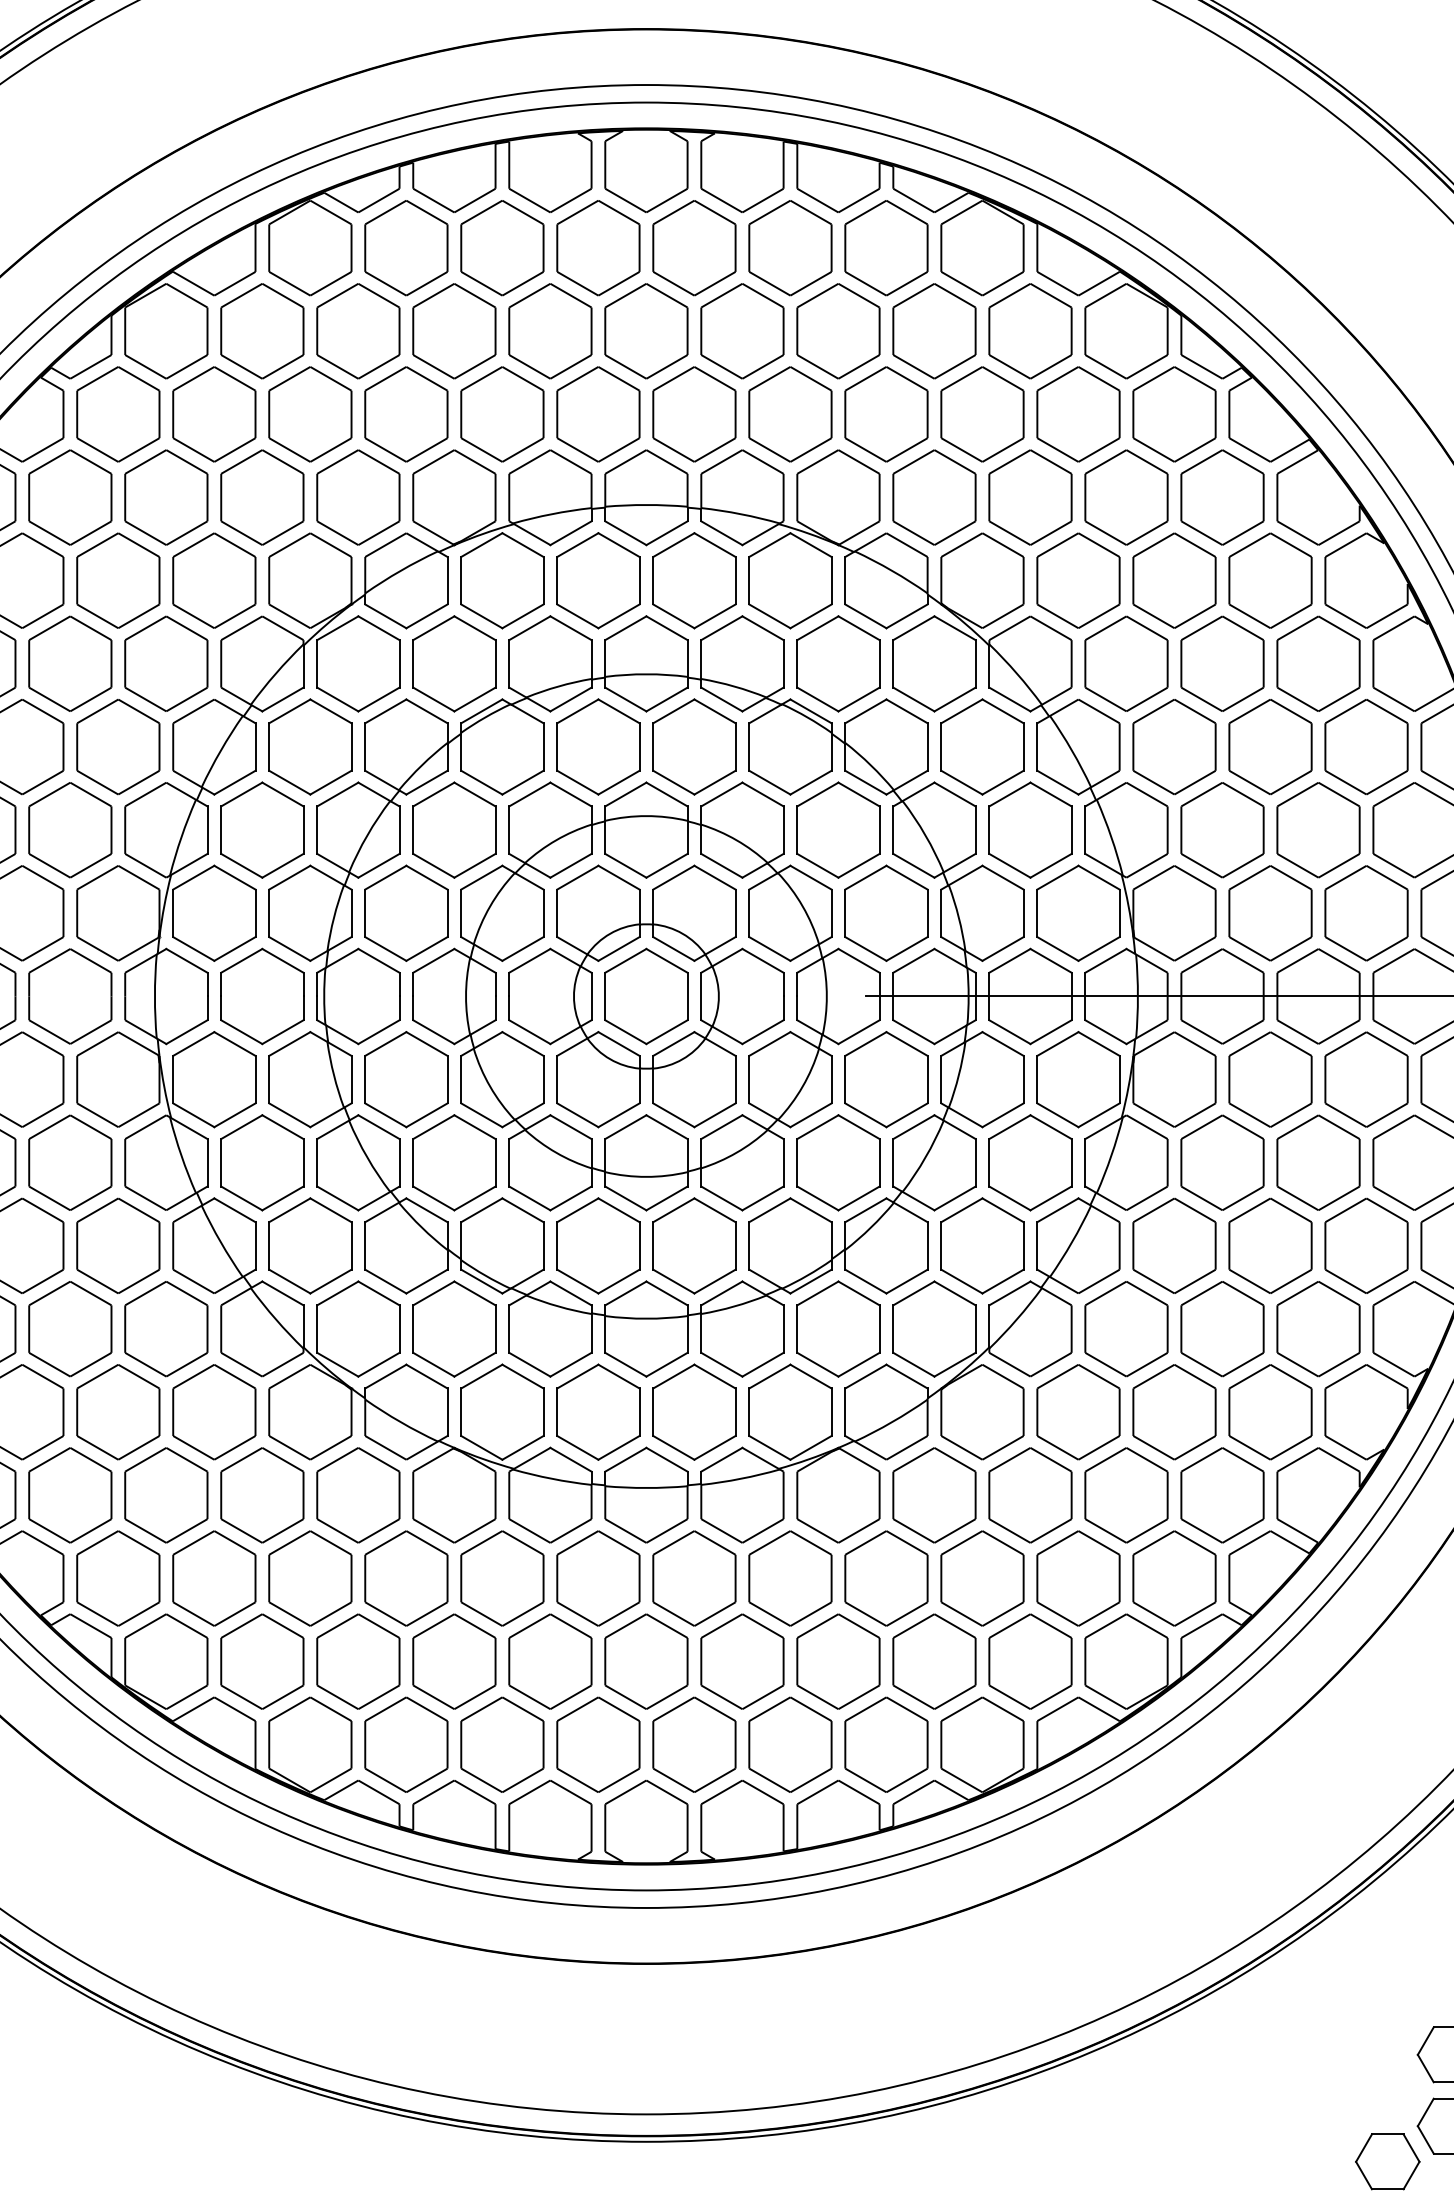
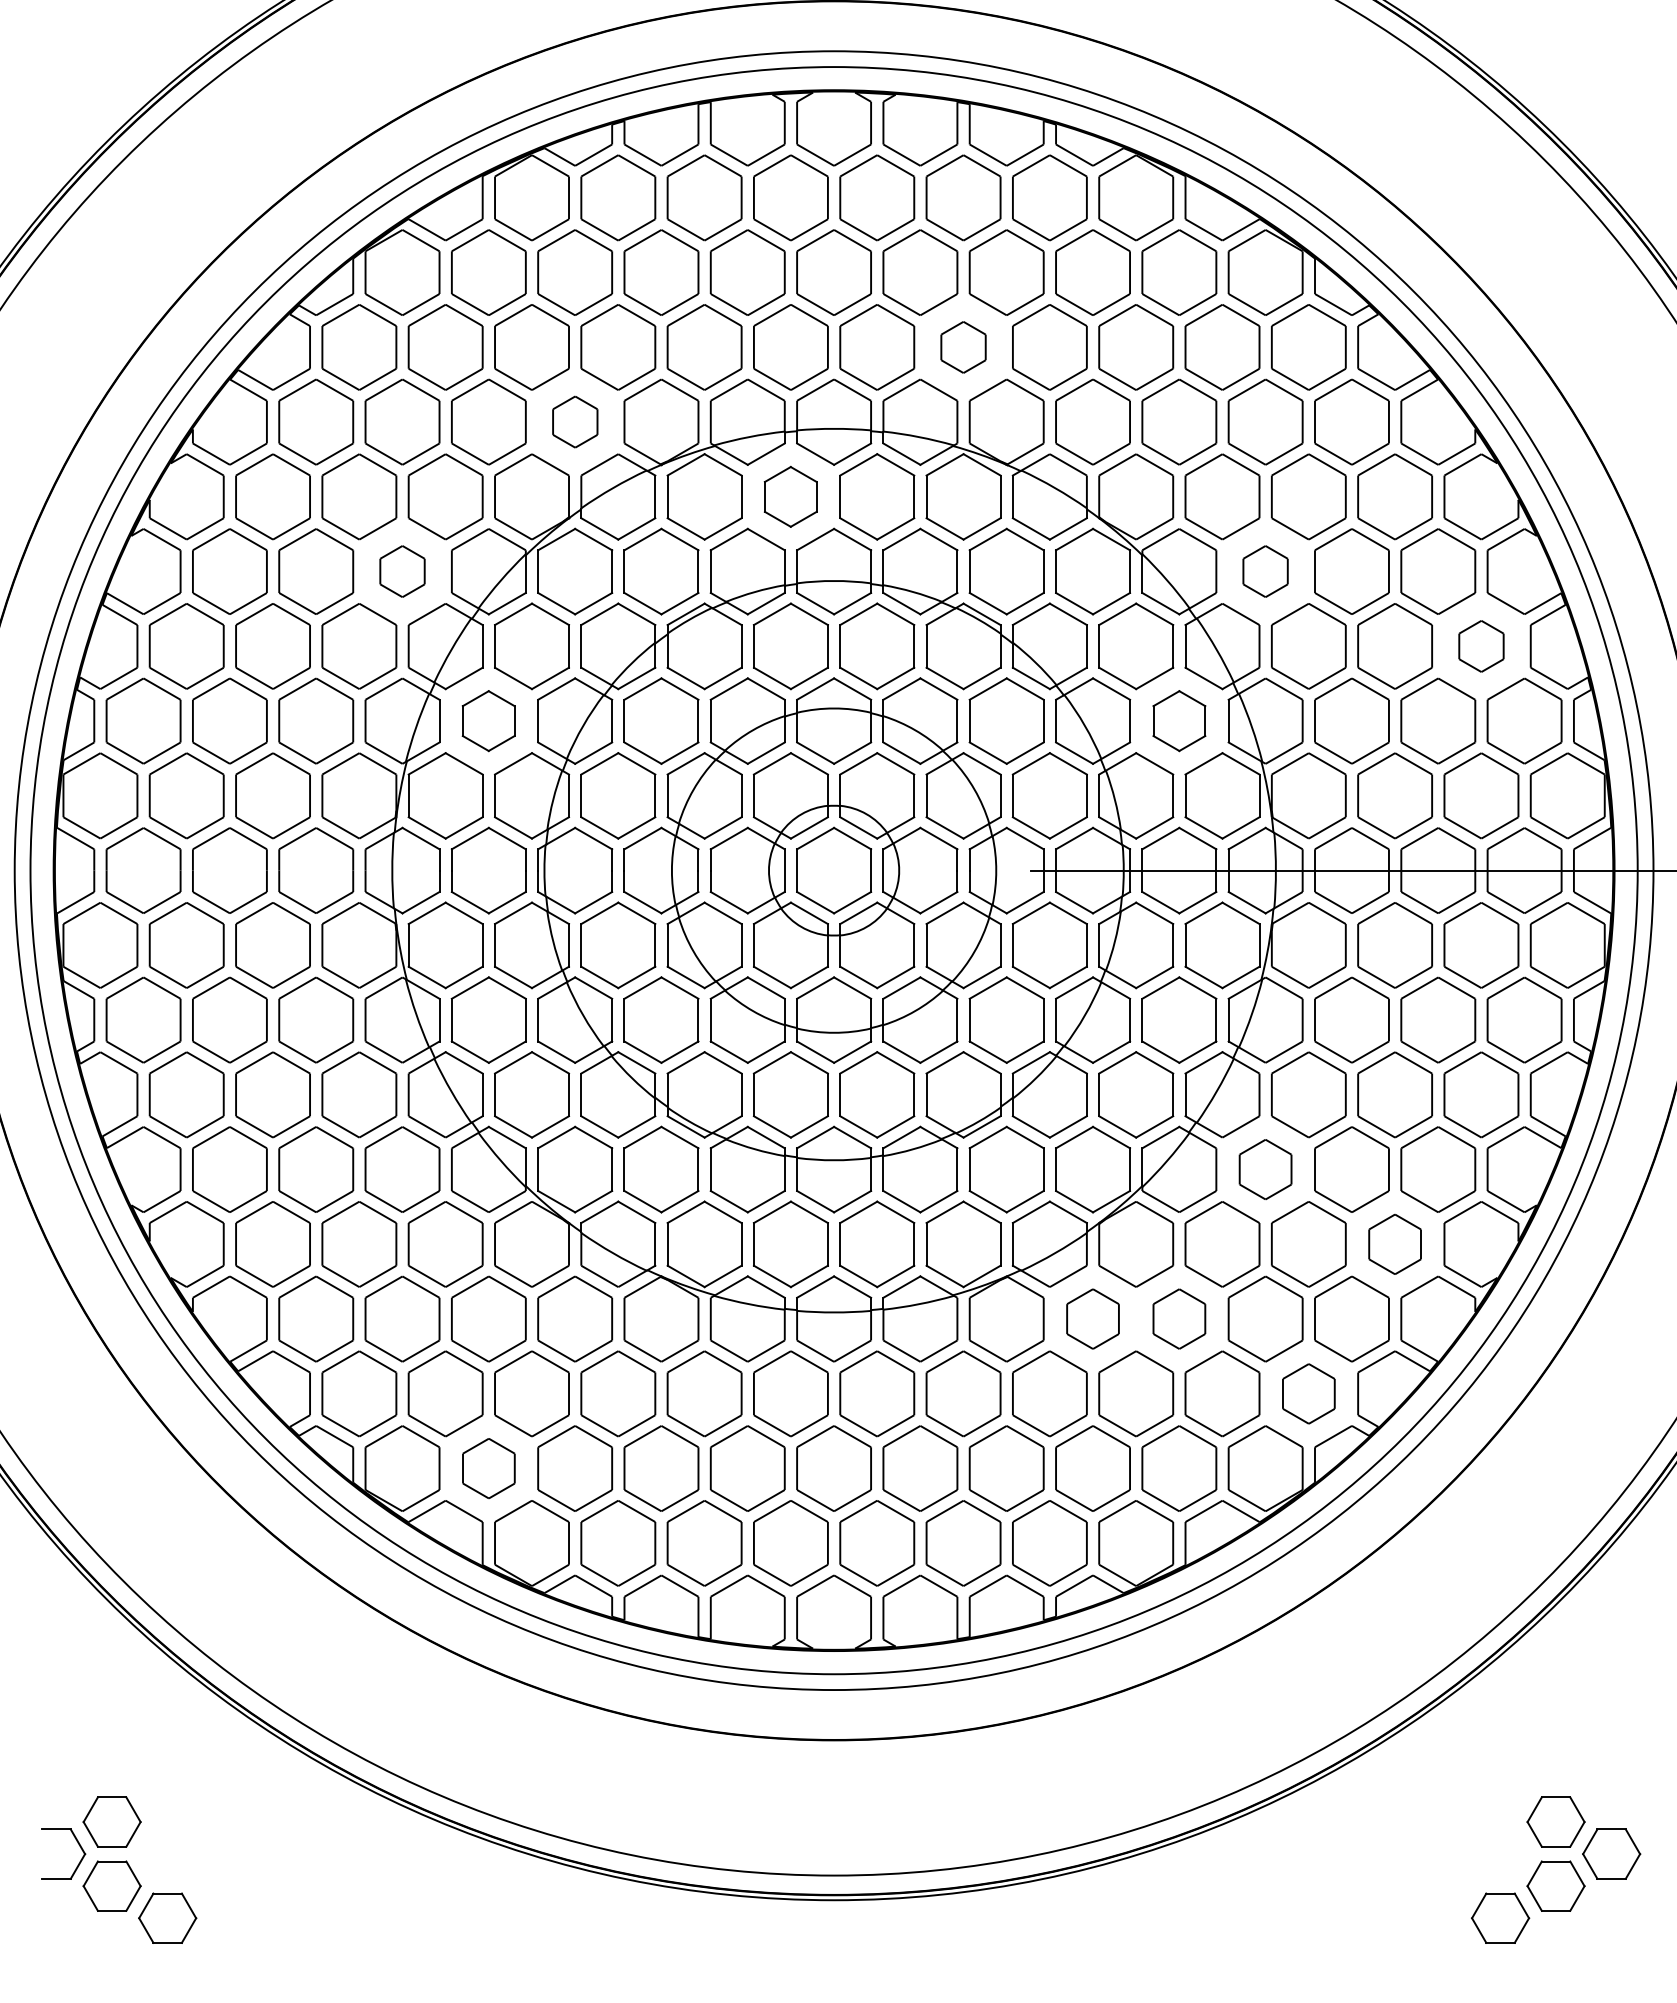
part: (790, 414) -> (963, 347), size x0.6
part: (358, 496) -> (575, 421), size x0.6
part: (597, 580) -> (790, 496), size x0.7
part: (166, 663) -> (402, 571), size x0.6
part: (1126, 663) -> (1265, 571), size x0.6
part: (1366, 747) -> (1481, 646), size x0.6
part: (261, 829) -> (488, 720), size x0.7
part: (1030, 829) -> (1179, 720), size x0.7
part: (1126, 1328) -> (1265, 1169), size x0.7
part: (1269, 1412) -> (1394, 1244), size x0.7
part: (933, 1494) -> (1092, 1318), size x0.7
part: (1030, 1494) -> (1179, 1318), size x0.7
part: (1174, 1578) -> (1308, 1393), size x0.7
part: (261, 1661) -> (488, 1468), size x0.7

